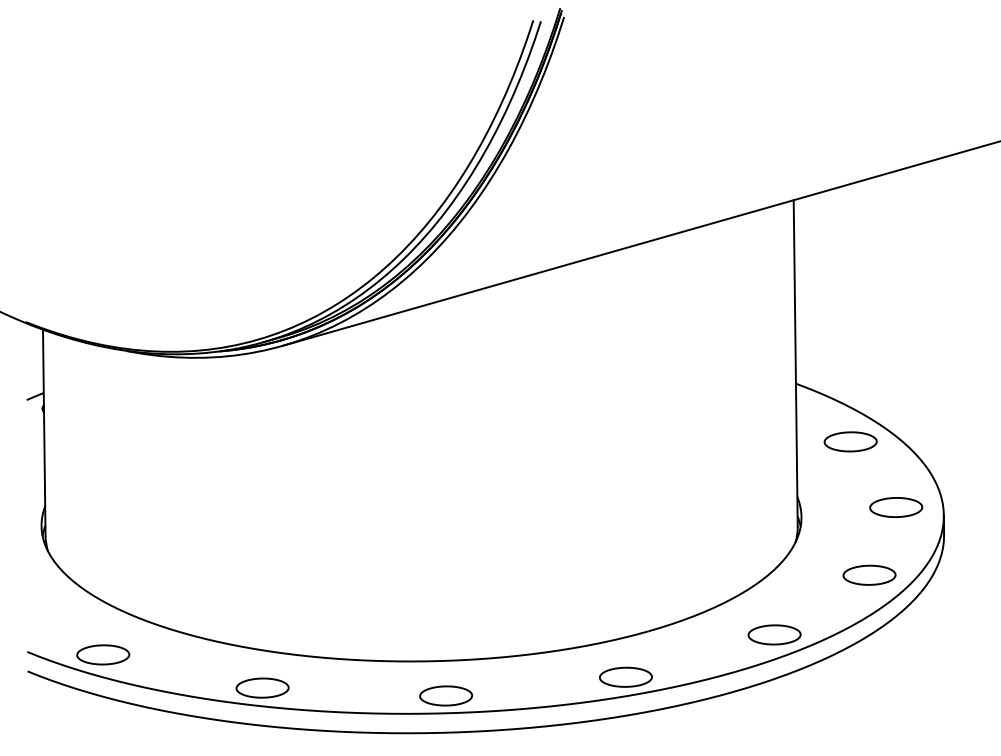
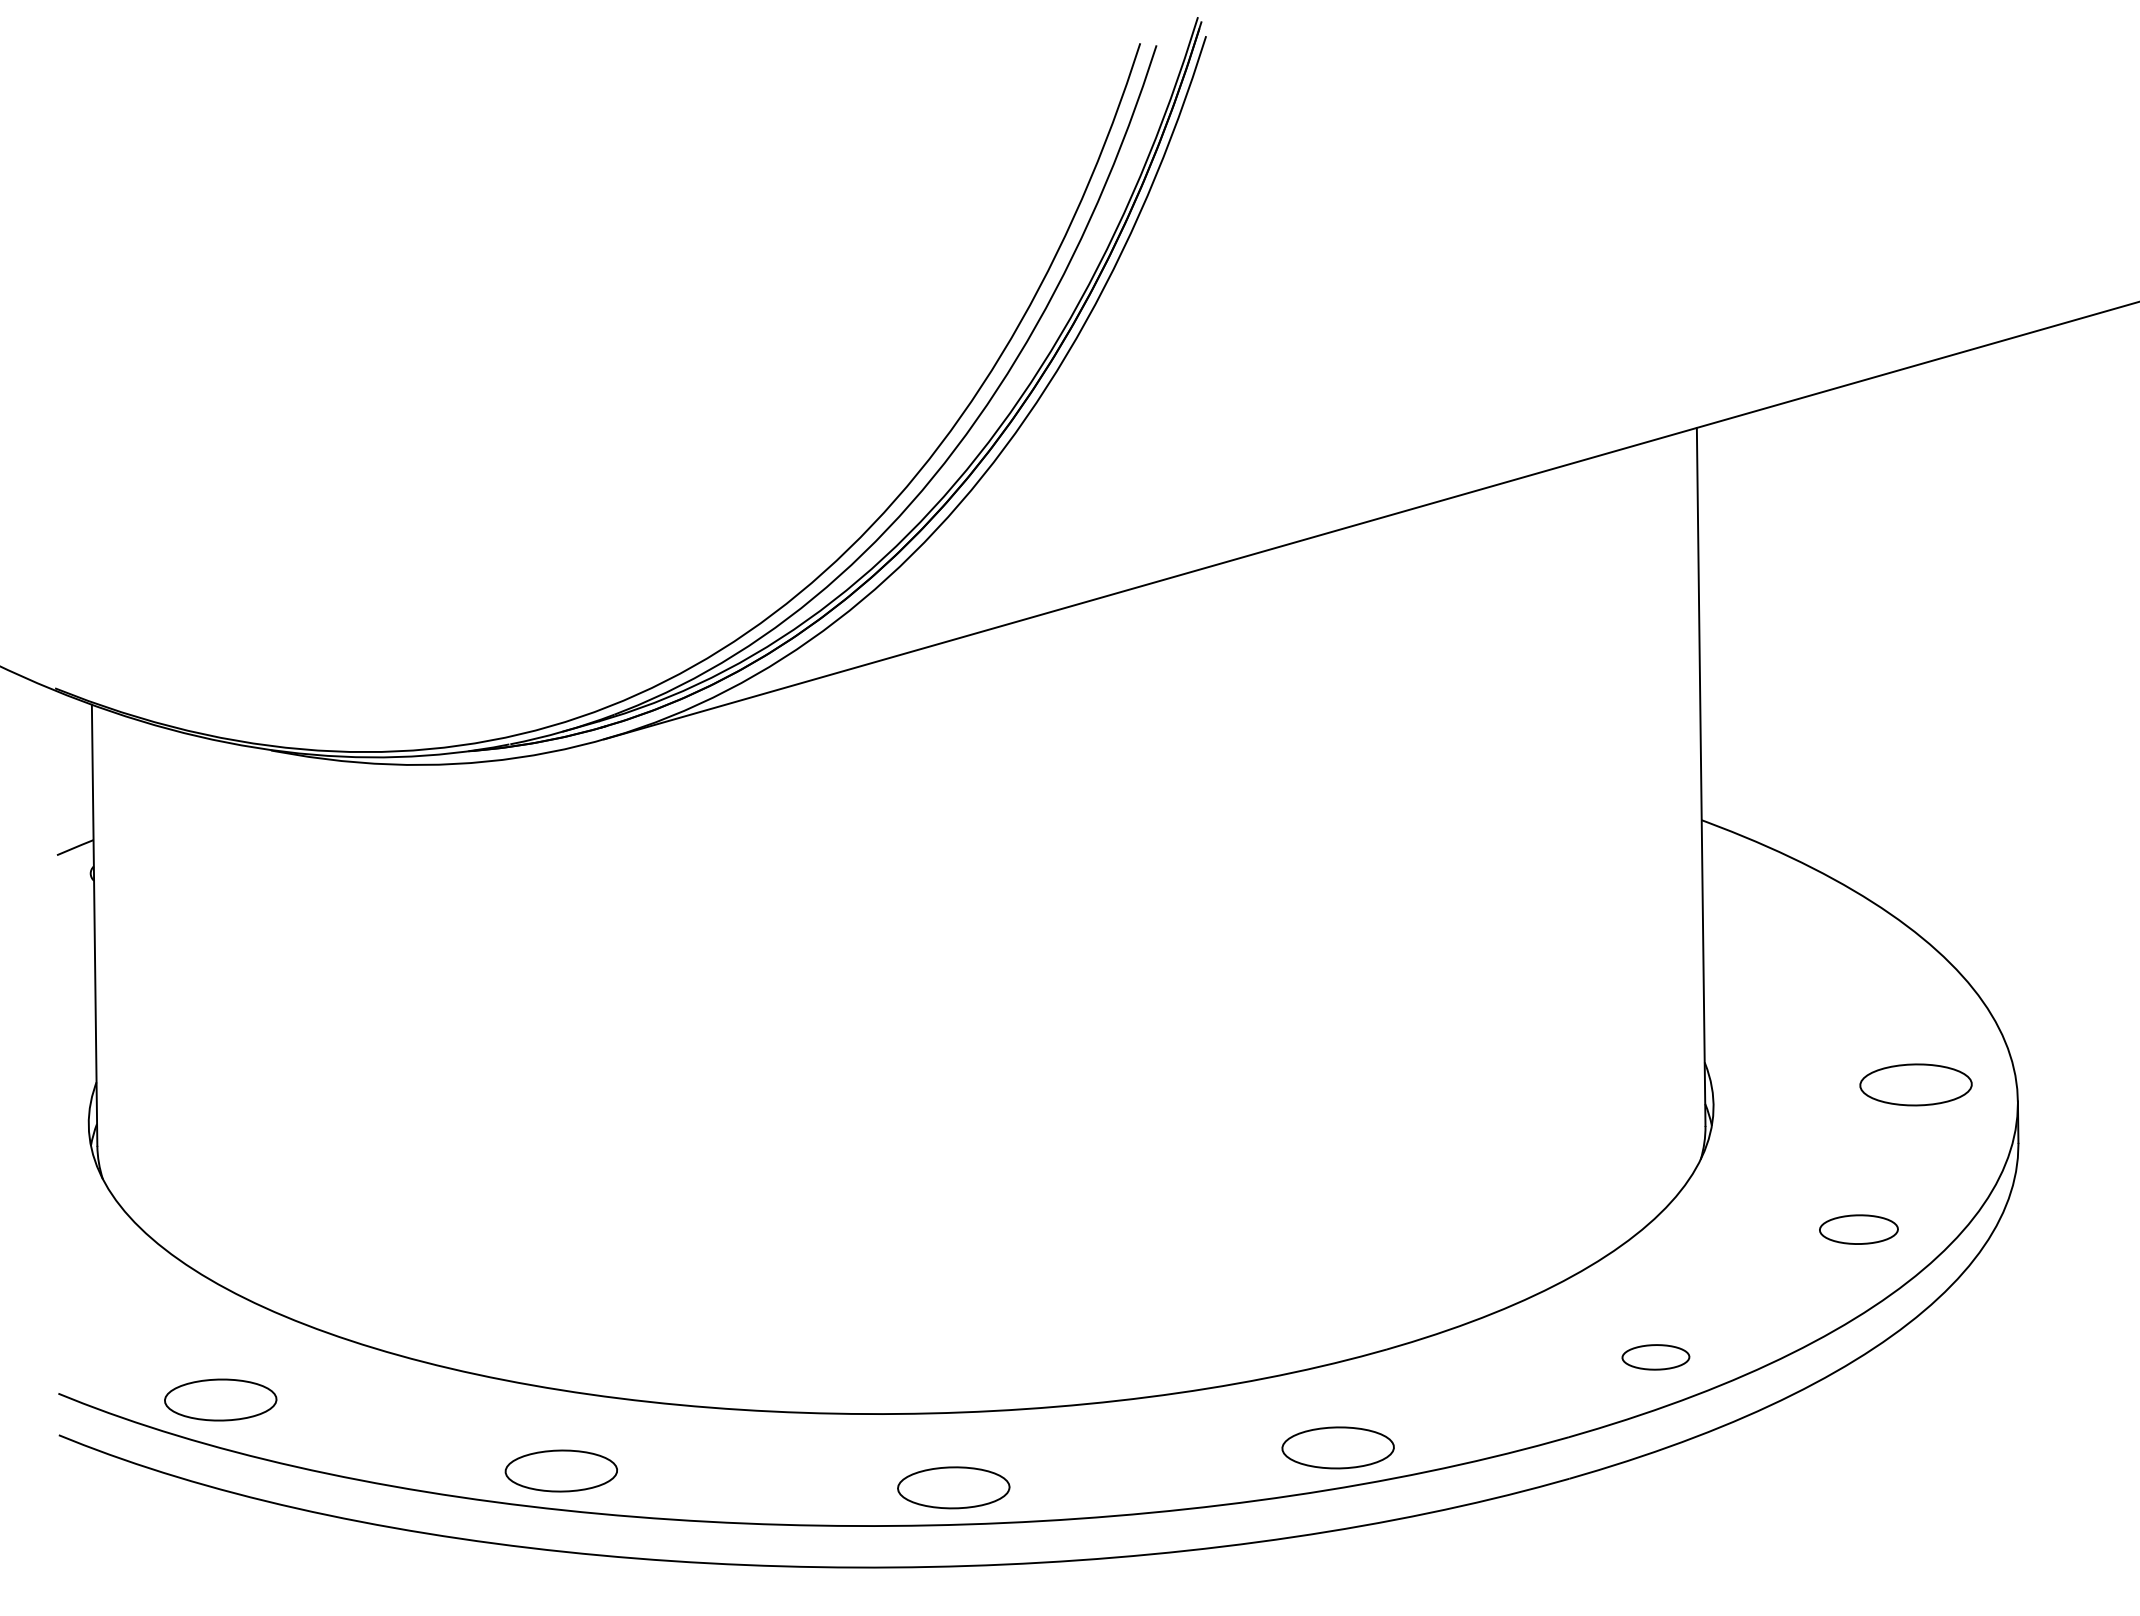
part: (850, 441) -> (1818, 943), removed
part: (869, 574) -> (1858, 1228), size x0.7
part: (774, 634) -> (1655, 1356), size x0.6

